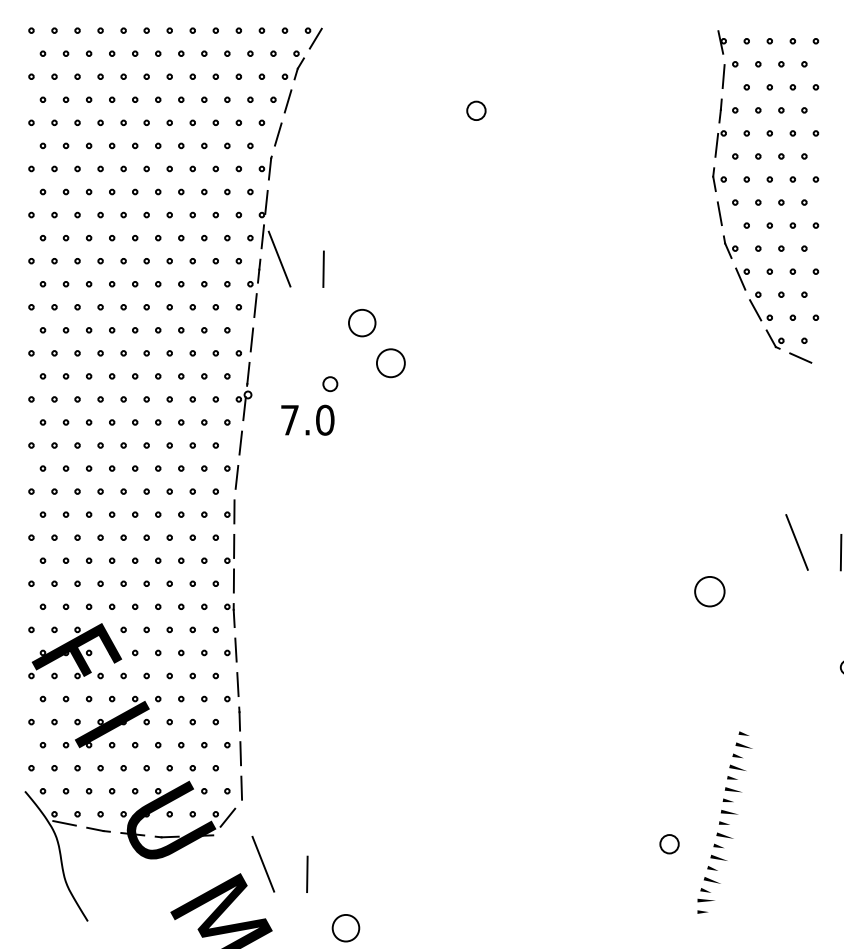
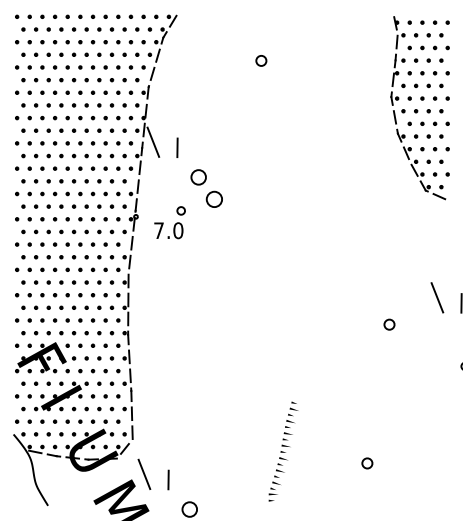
part: (709, 591) -> (389, 324), size x0.62
part: (724, 822) -> (283, 451), moved

